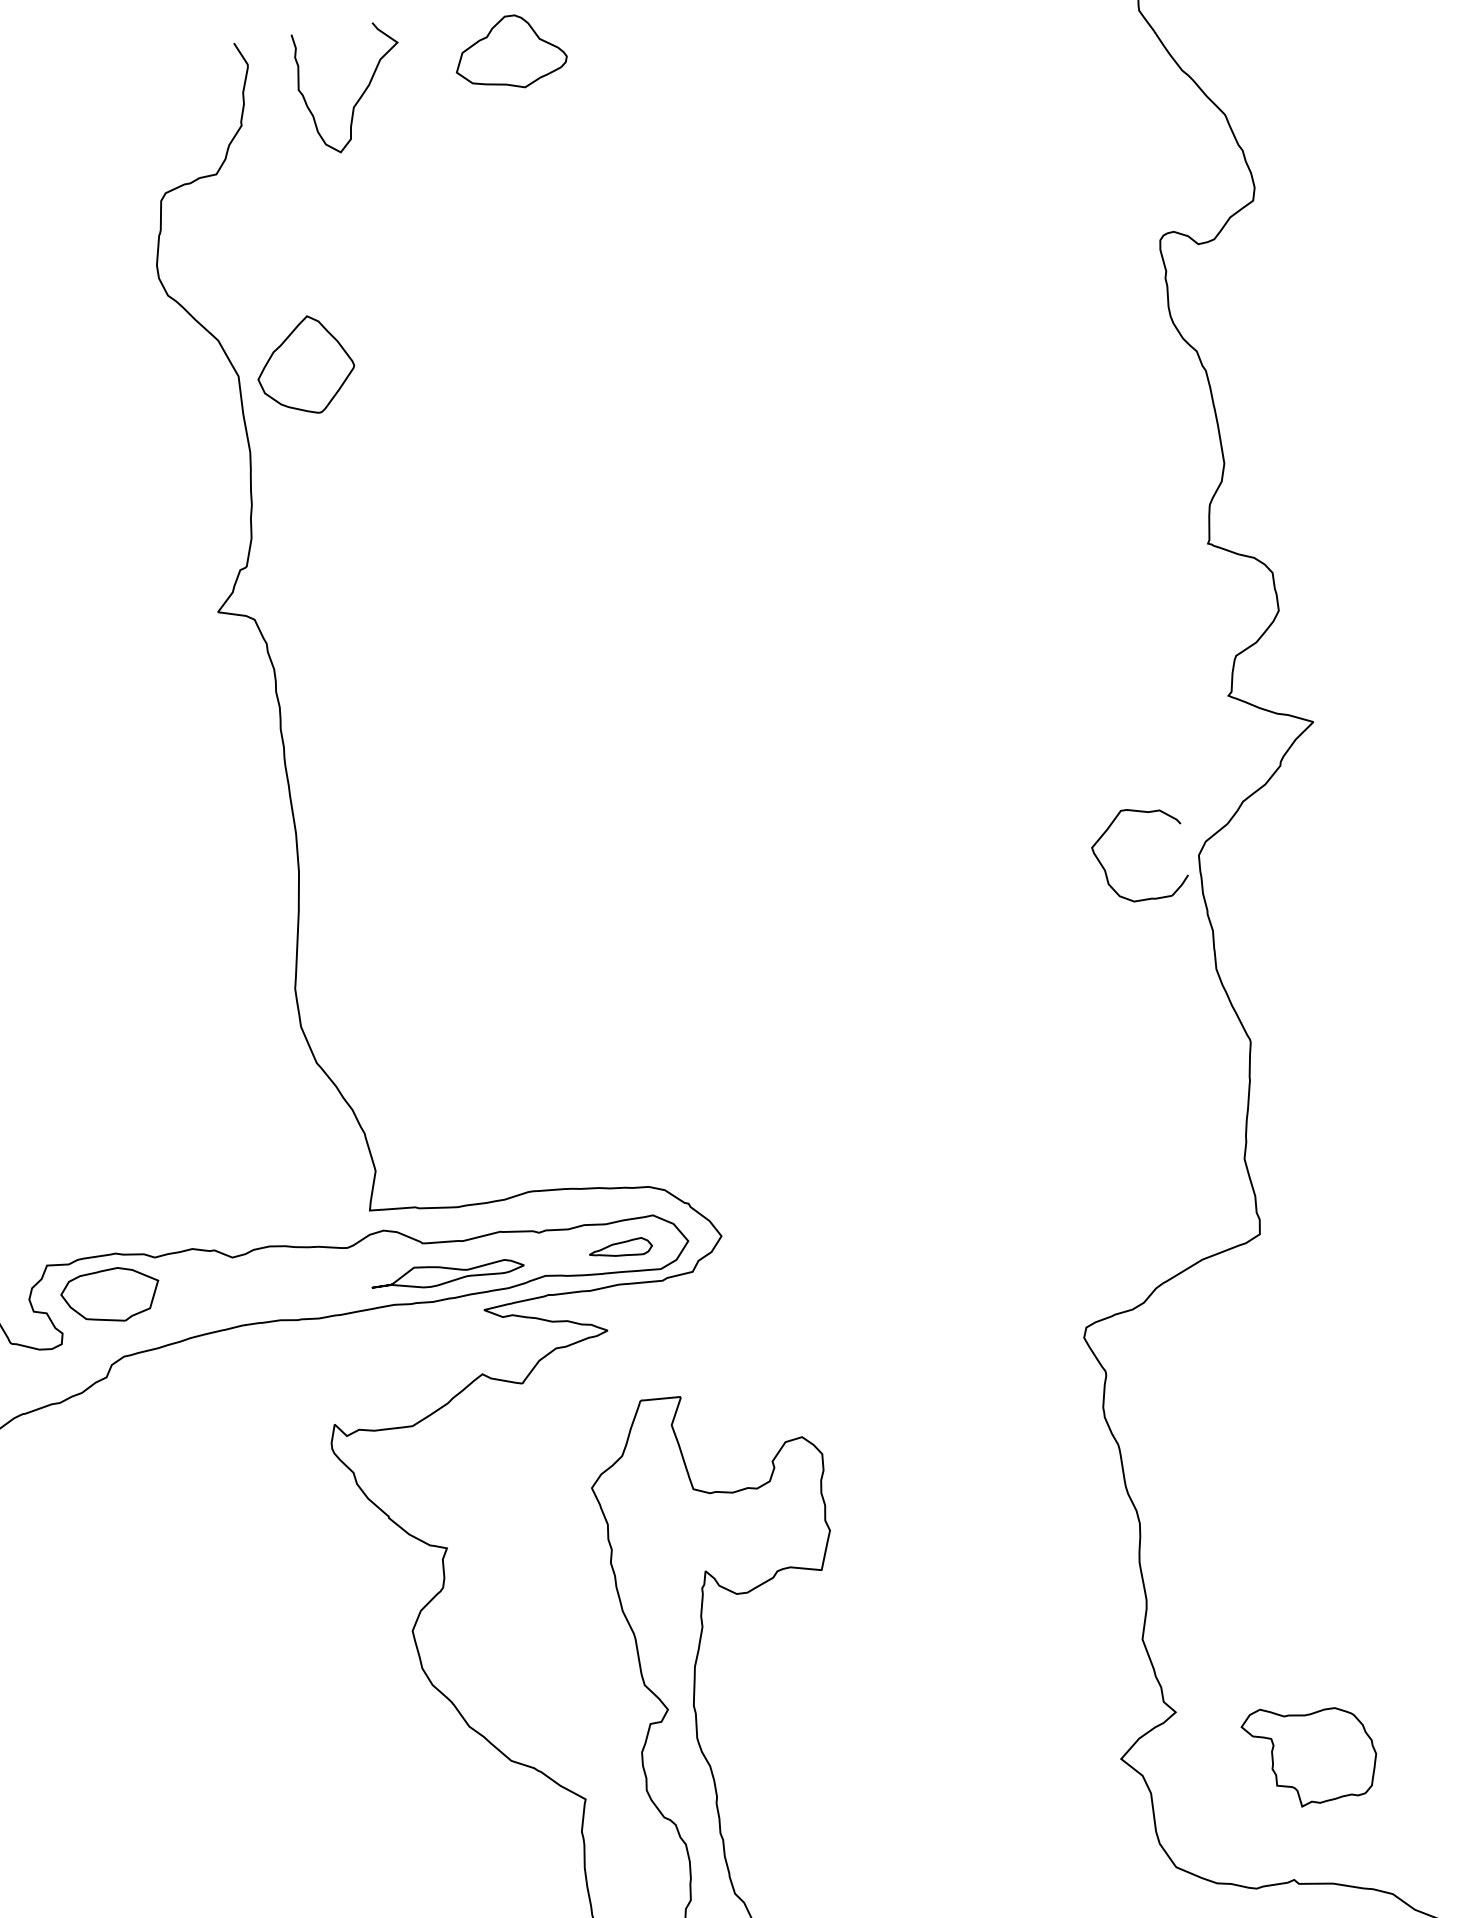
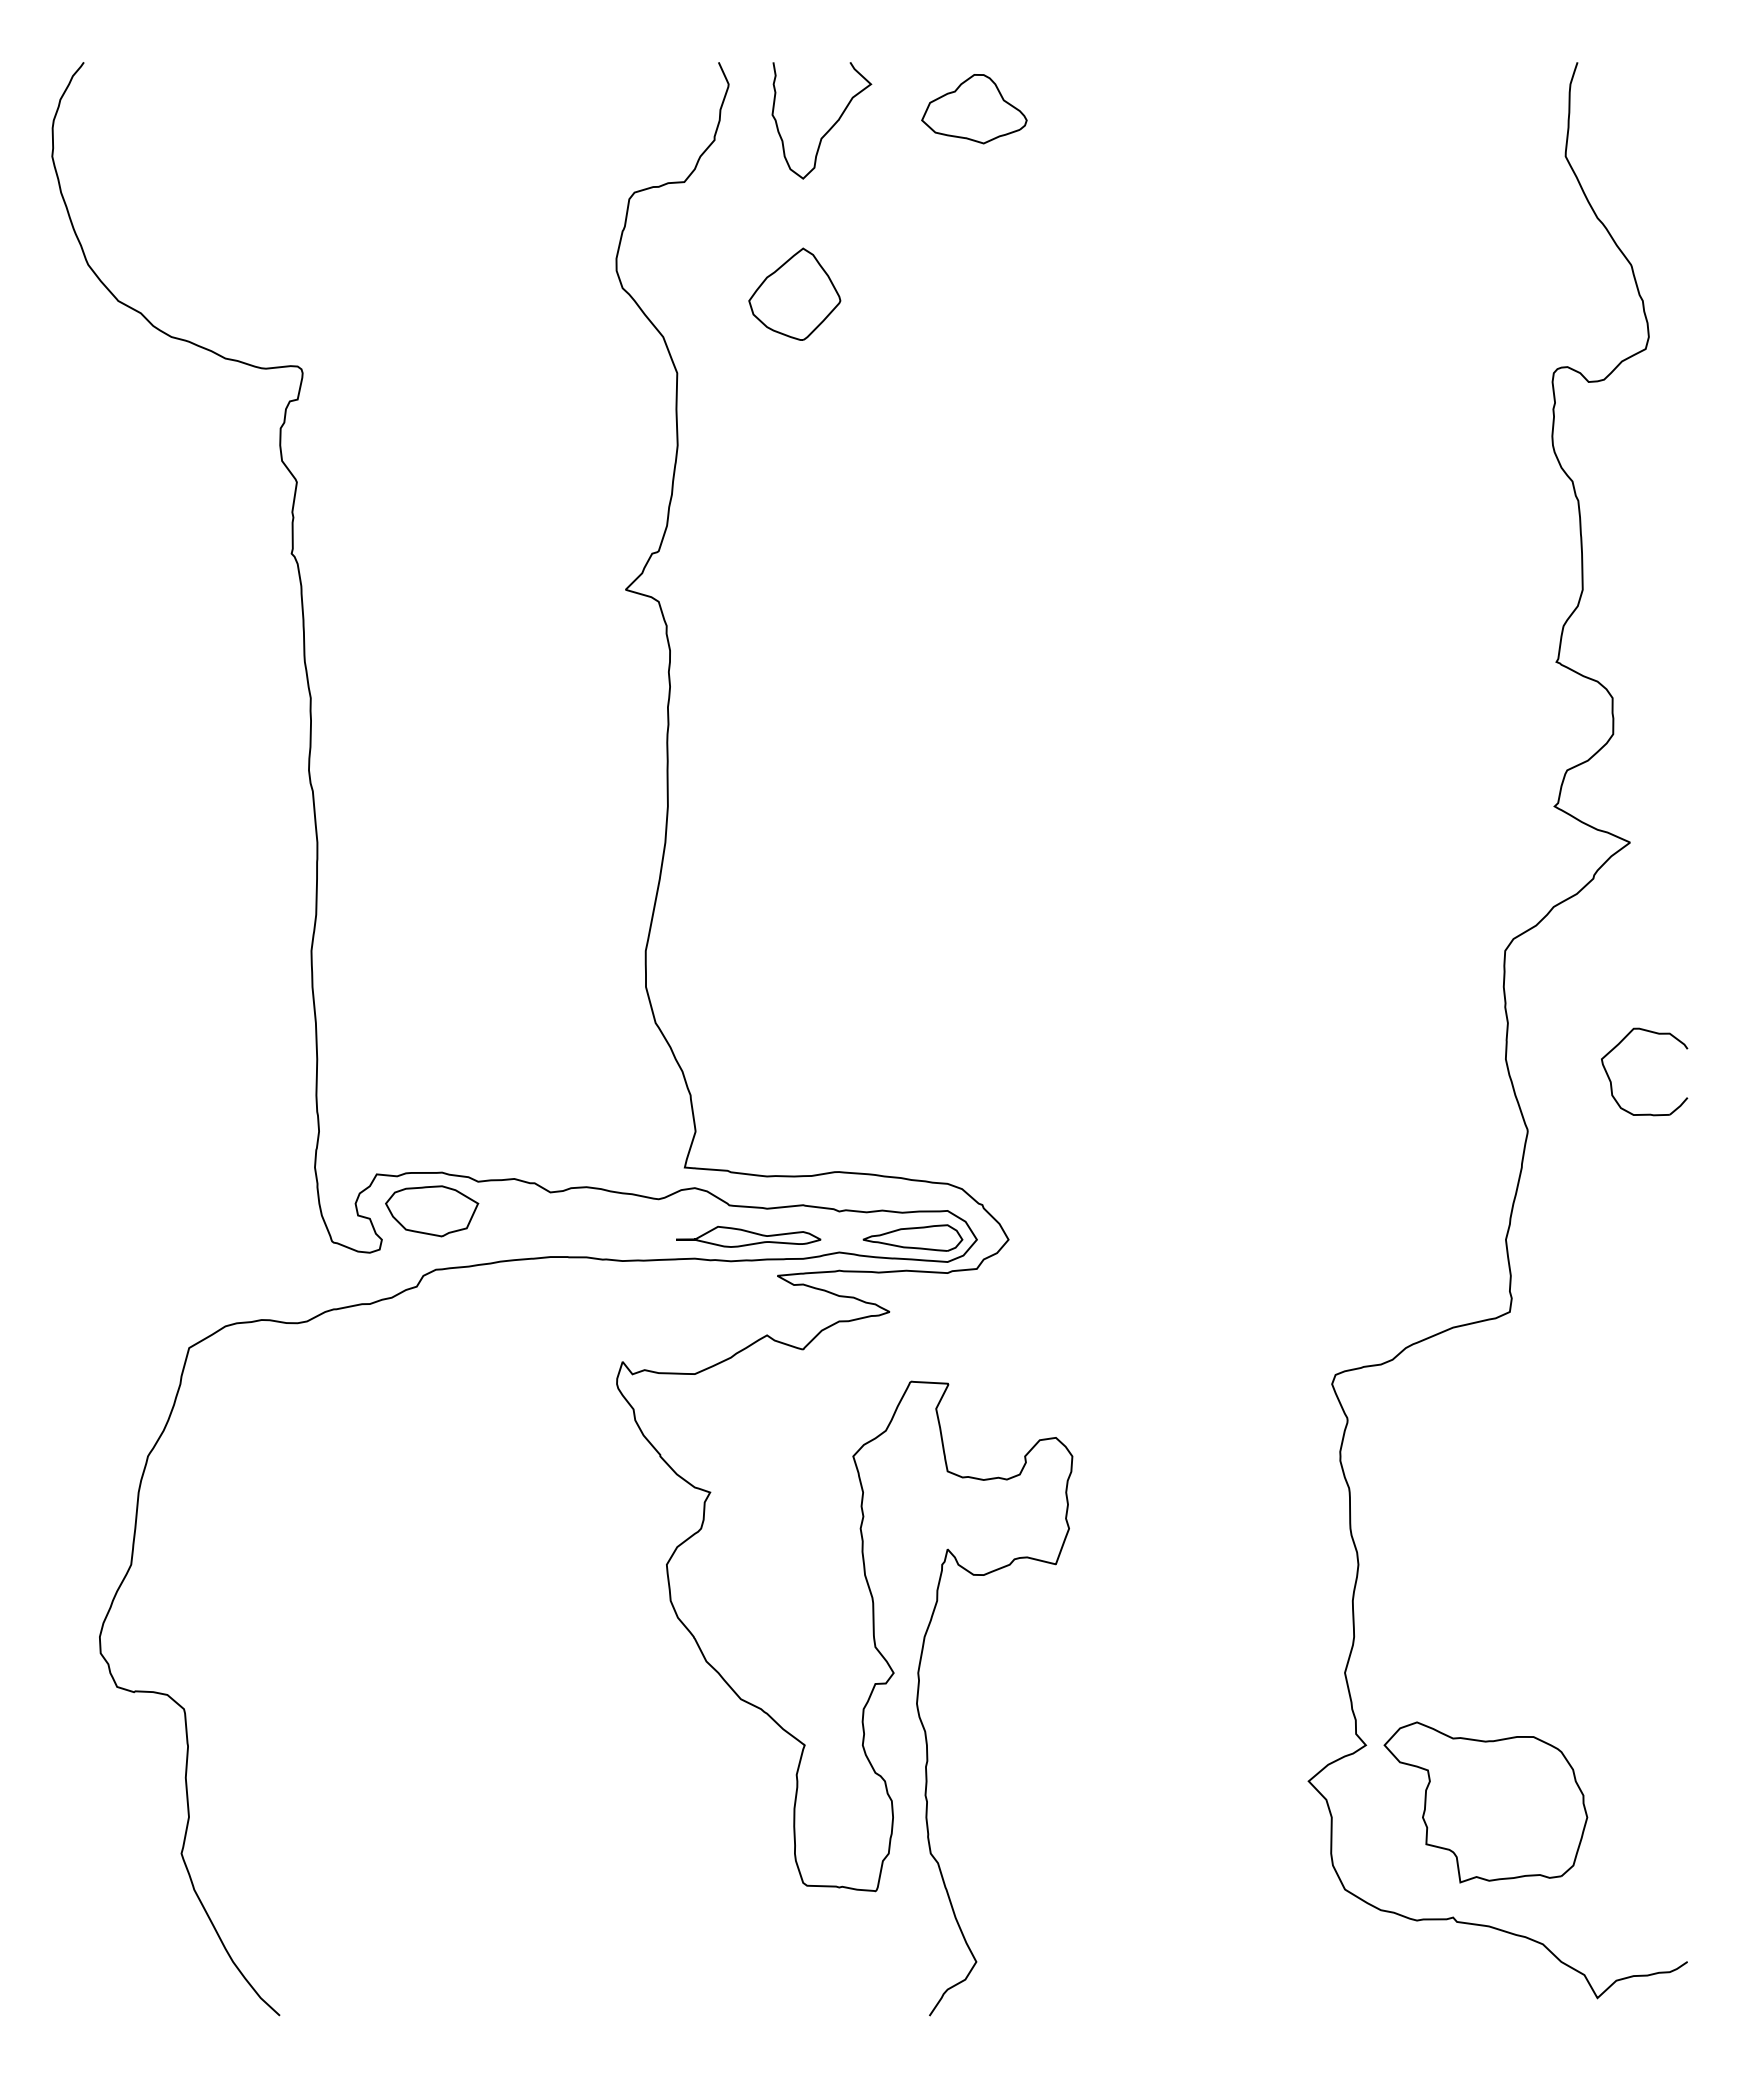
part: (304, 364) -> (794, 293), moved
part: (1105, 868) -> (1611, 1080), moved
part: (620, 1248) -> (912, 1237), size x1.67
part: (1310, 1753) -> (1485, 1802), size x1.67

